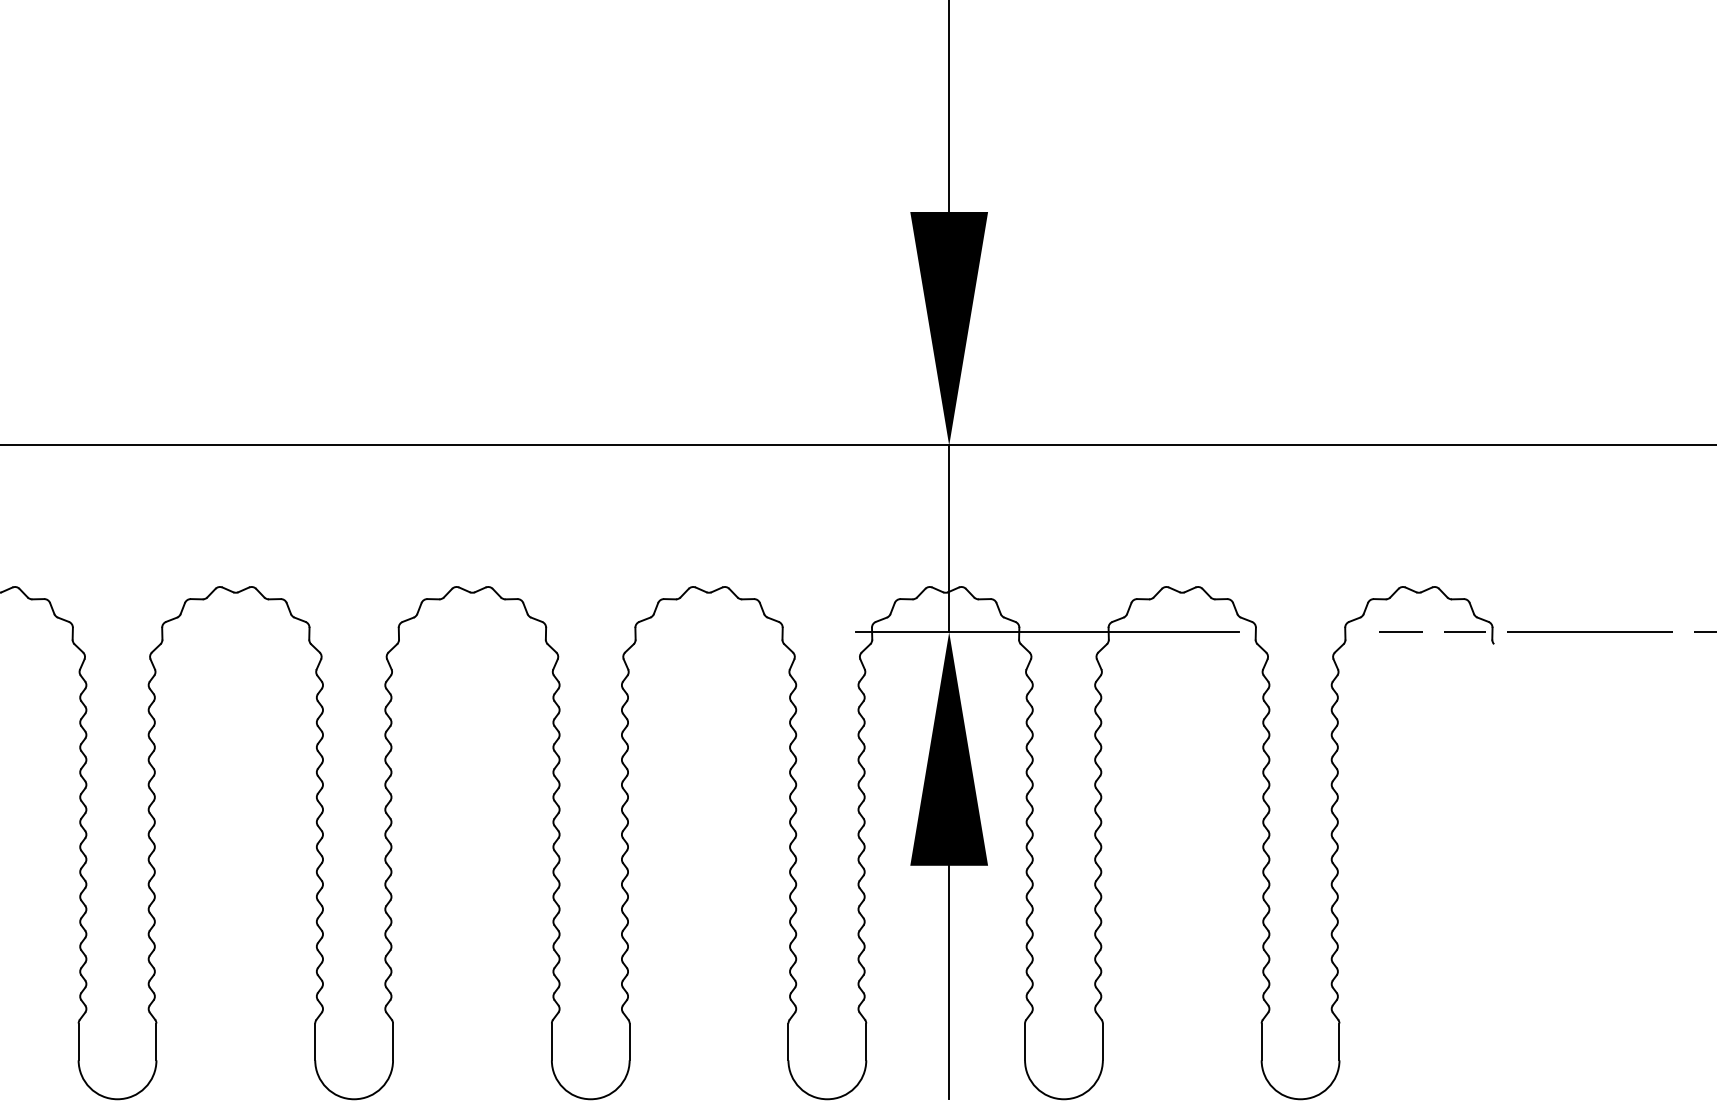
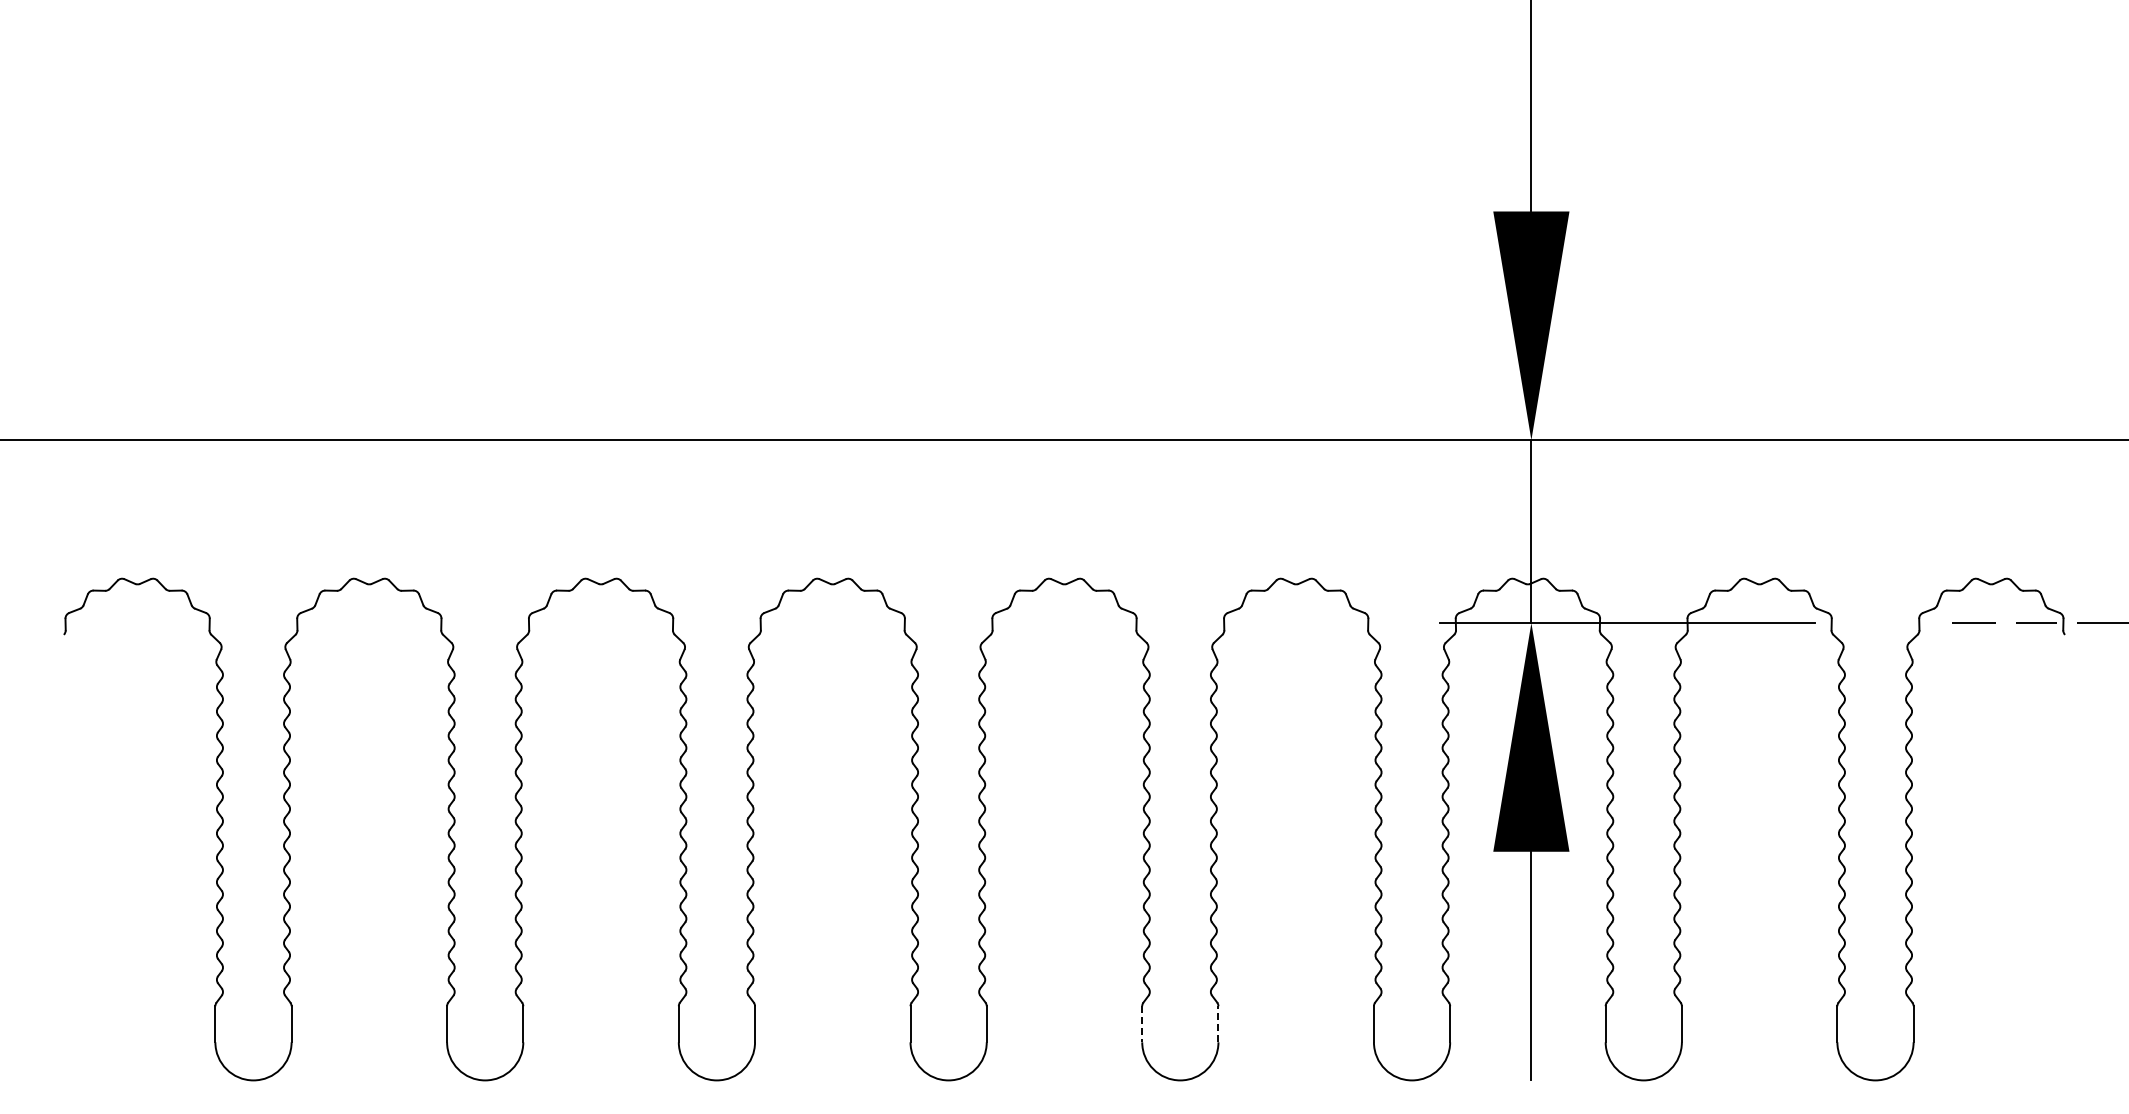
line: (629, 1041) -> (1218, 1023), solid -> dashed
line: (552, 1042) -> (1142, 1024), solid -> dashed

